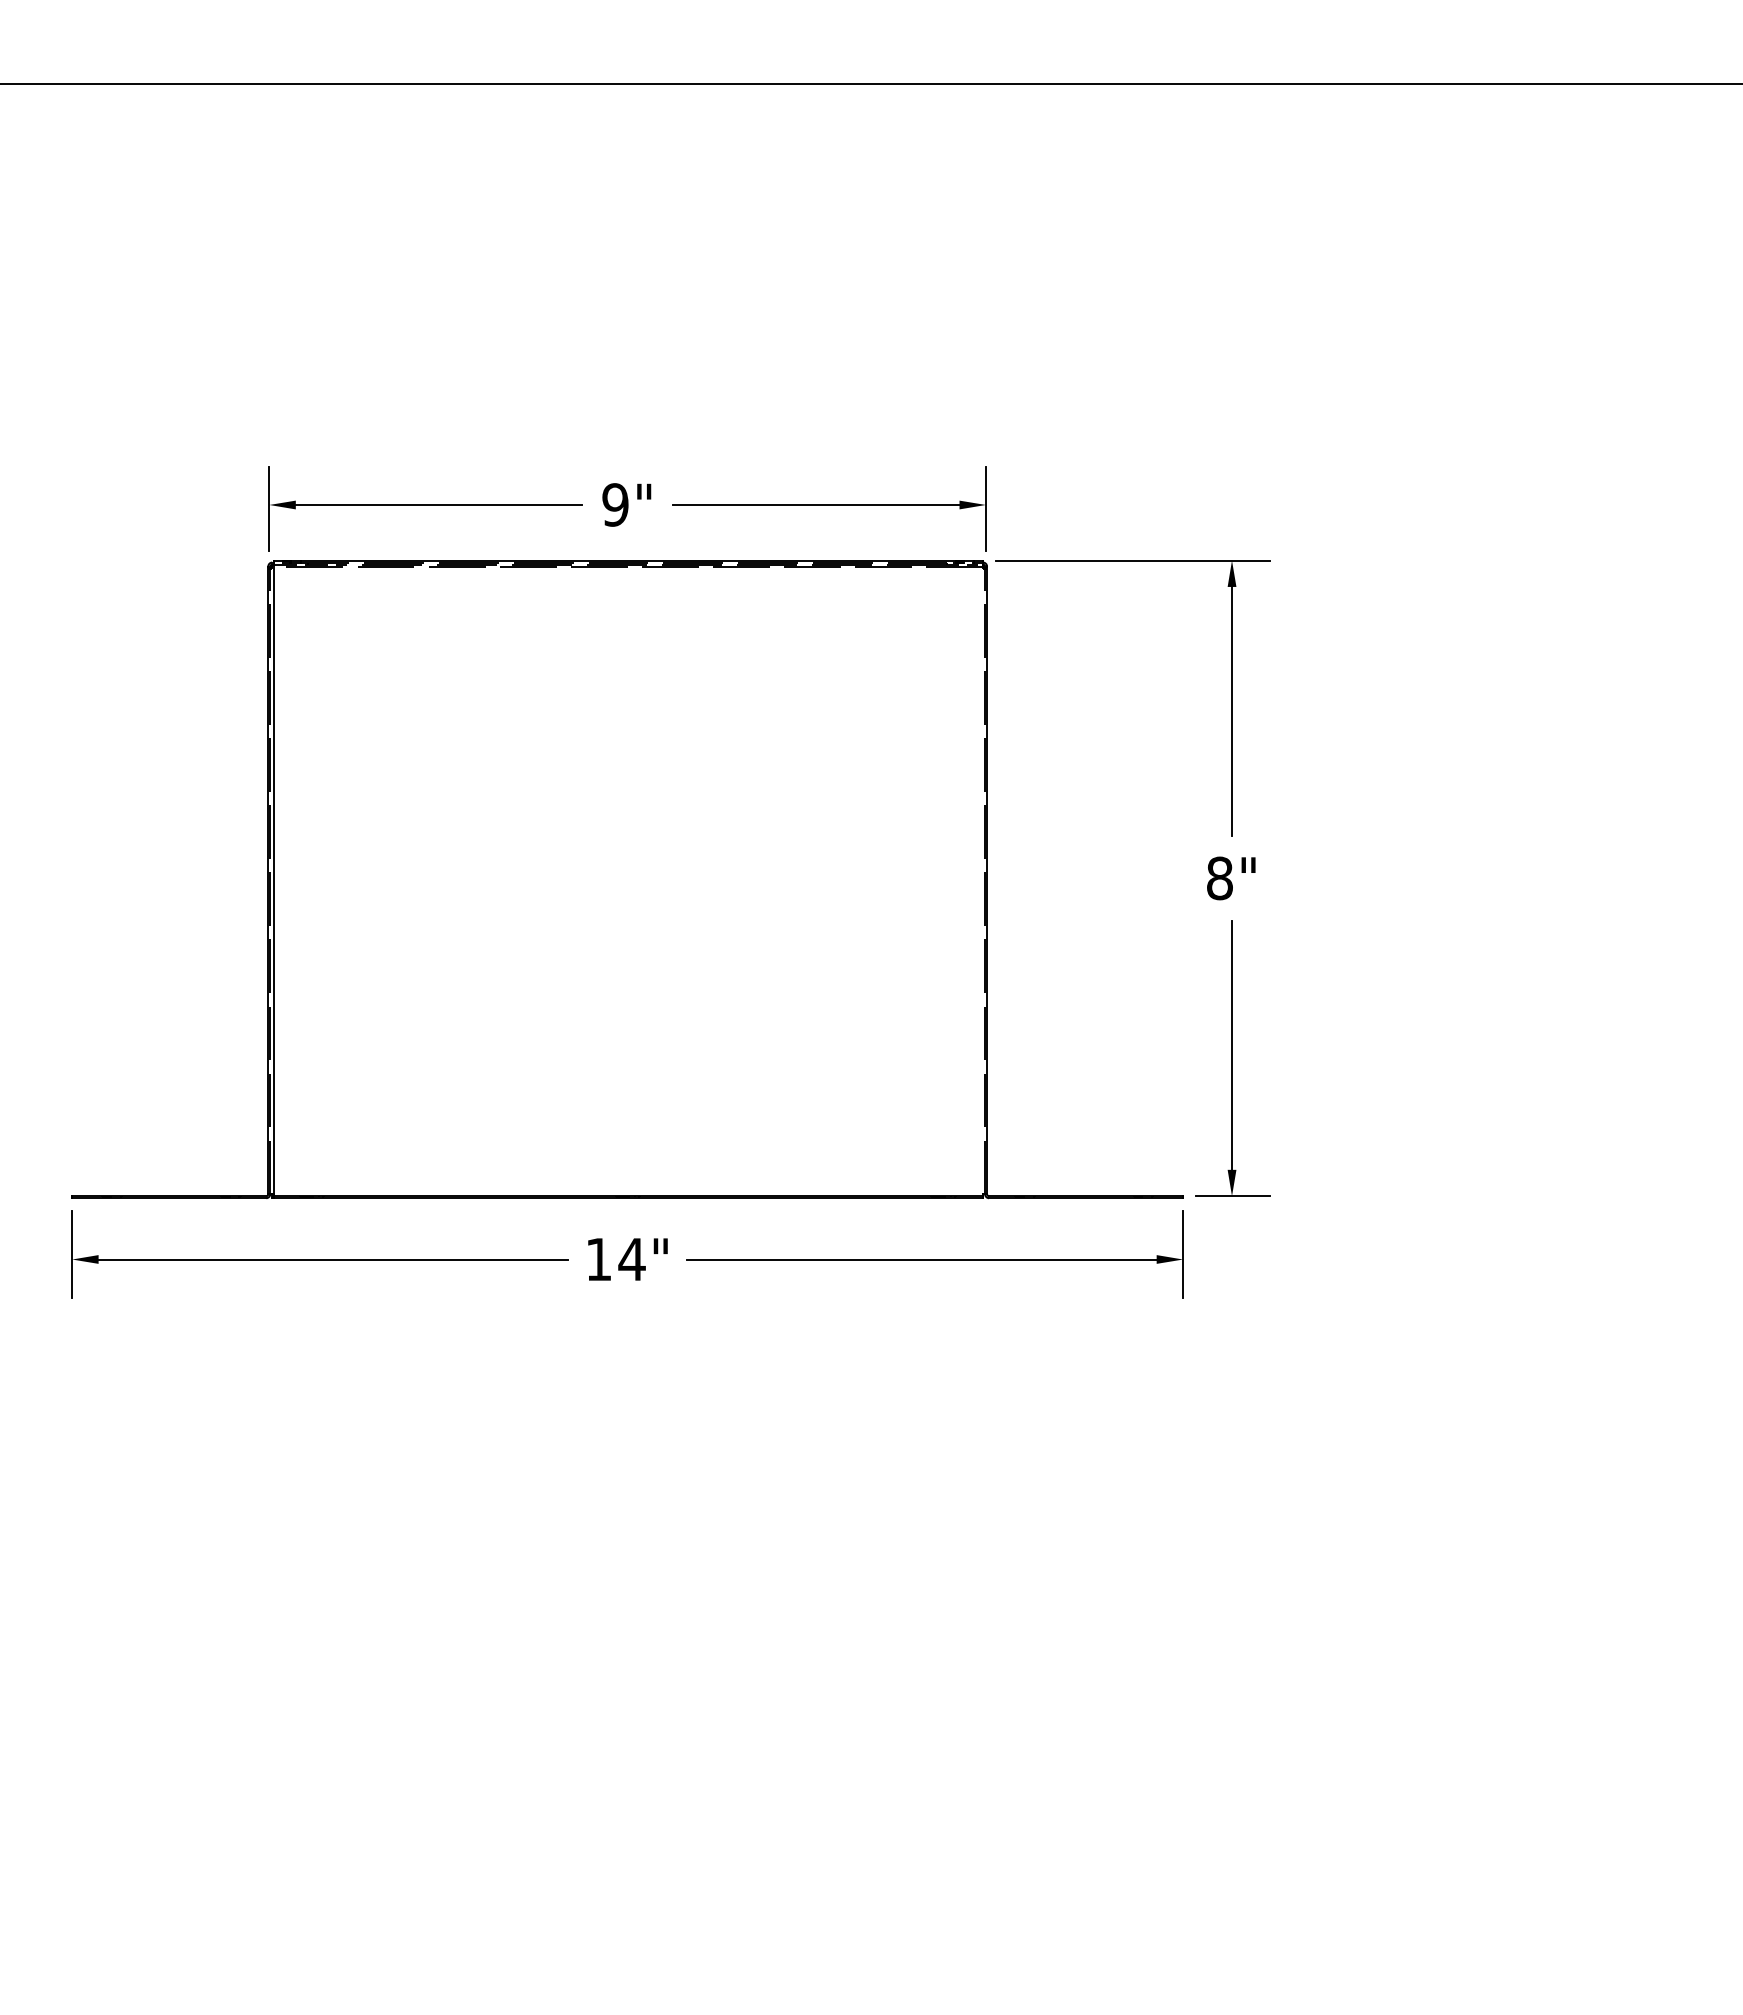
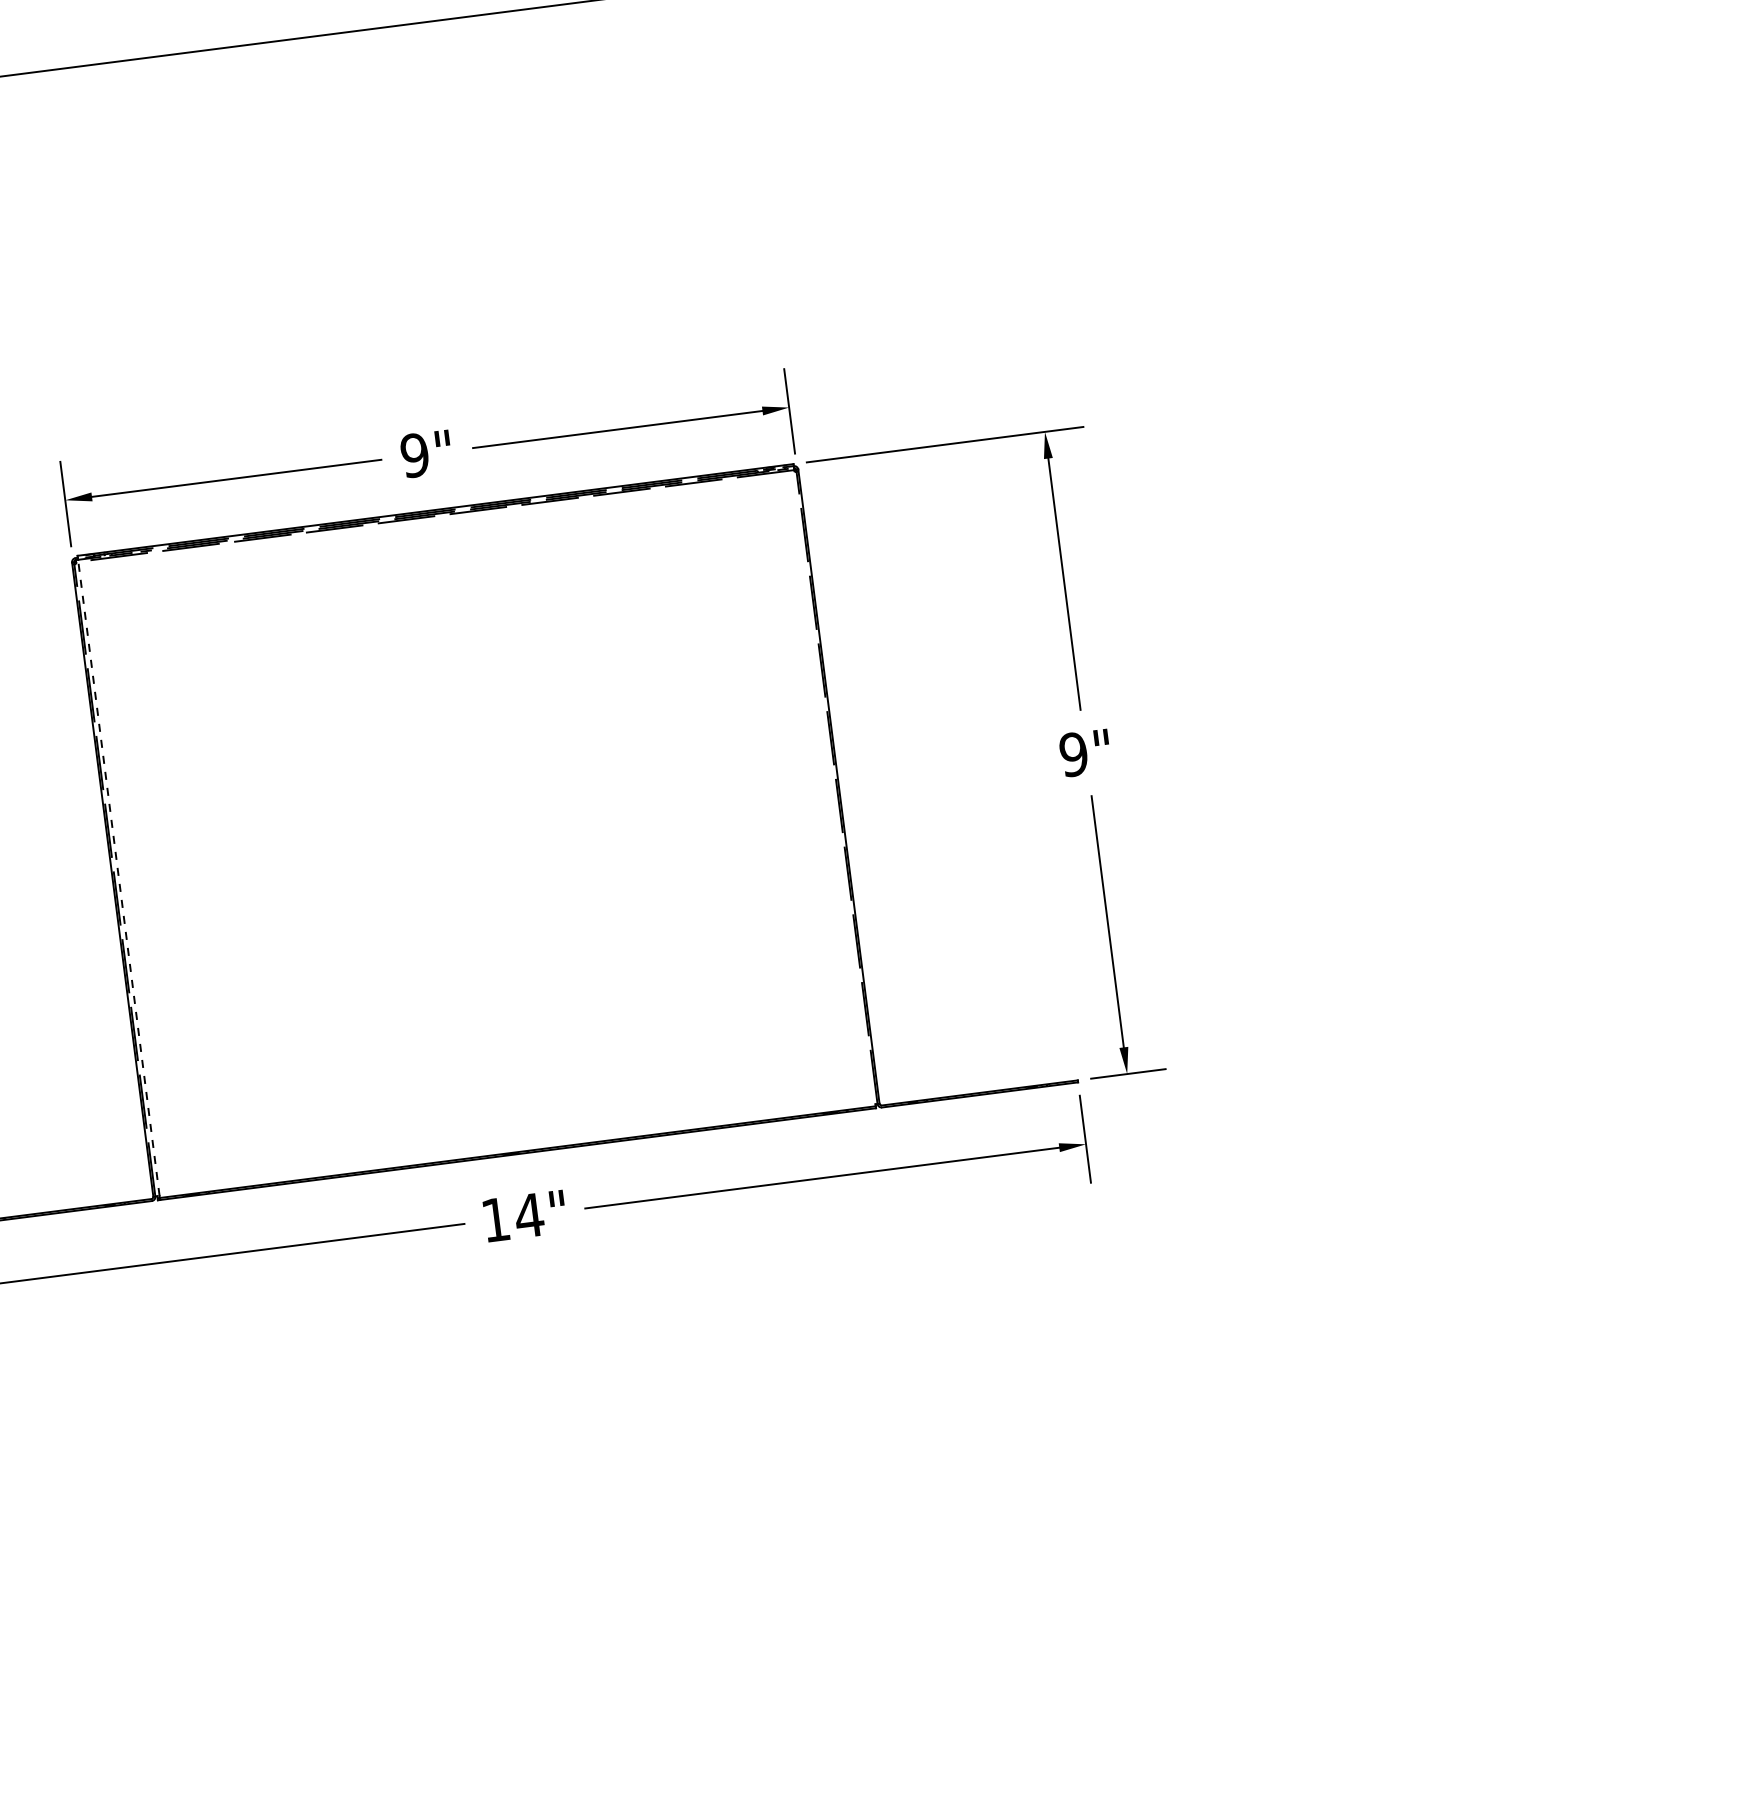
text: (1219, 878) -> (1073, 754), 8" -> 9"
line: (274, 879) -> (118, 877), solid -> dashed

